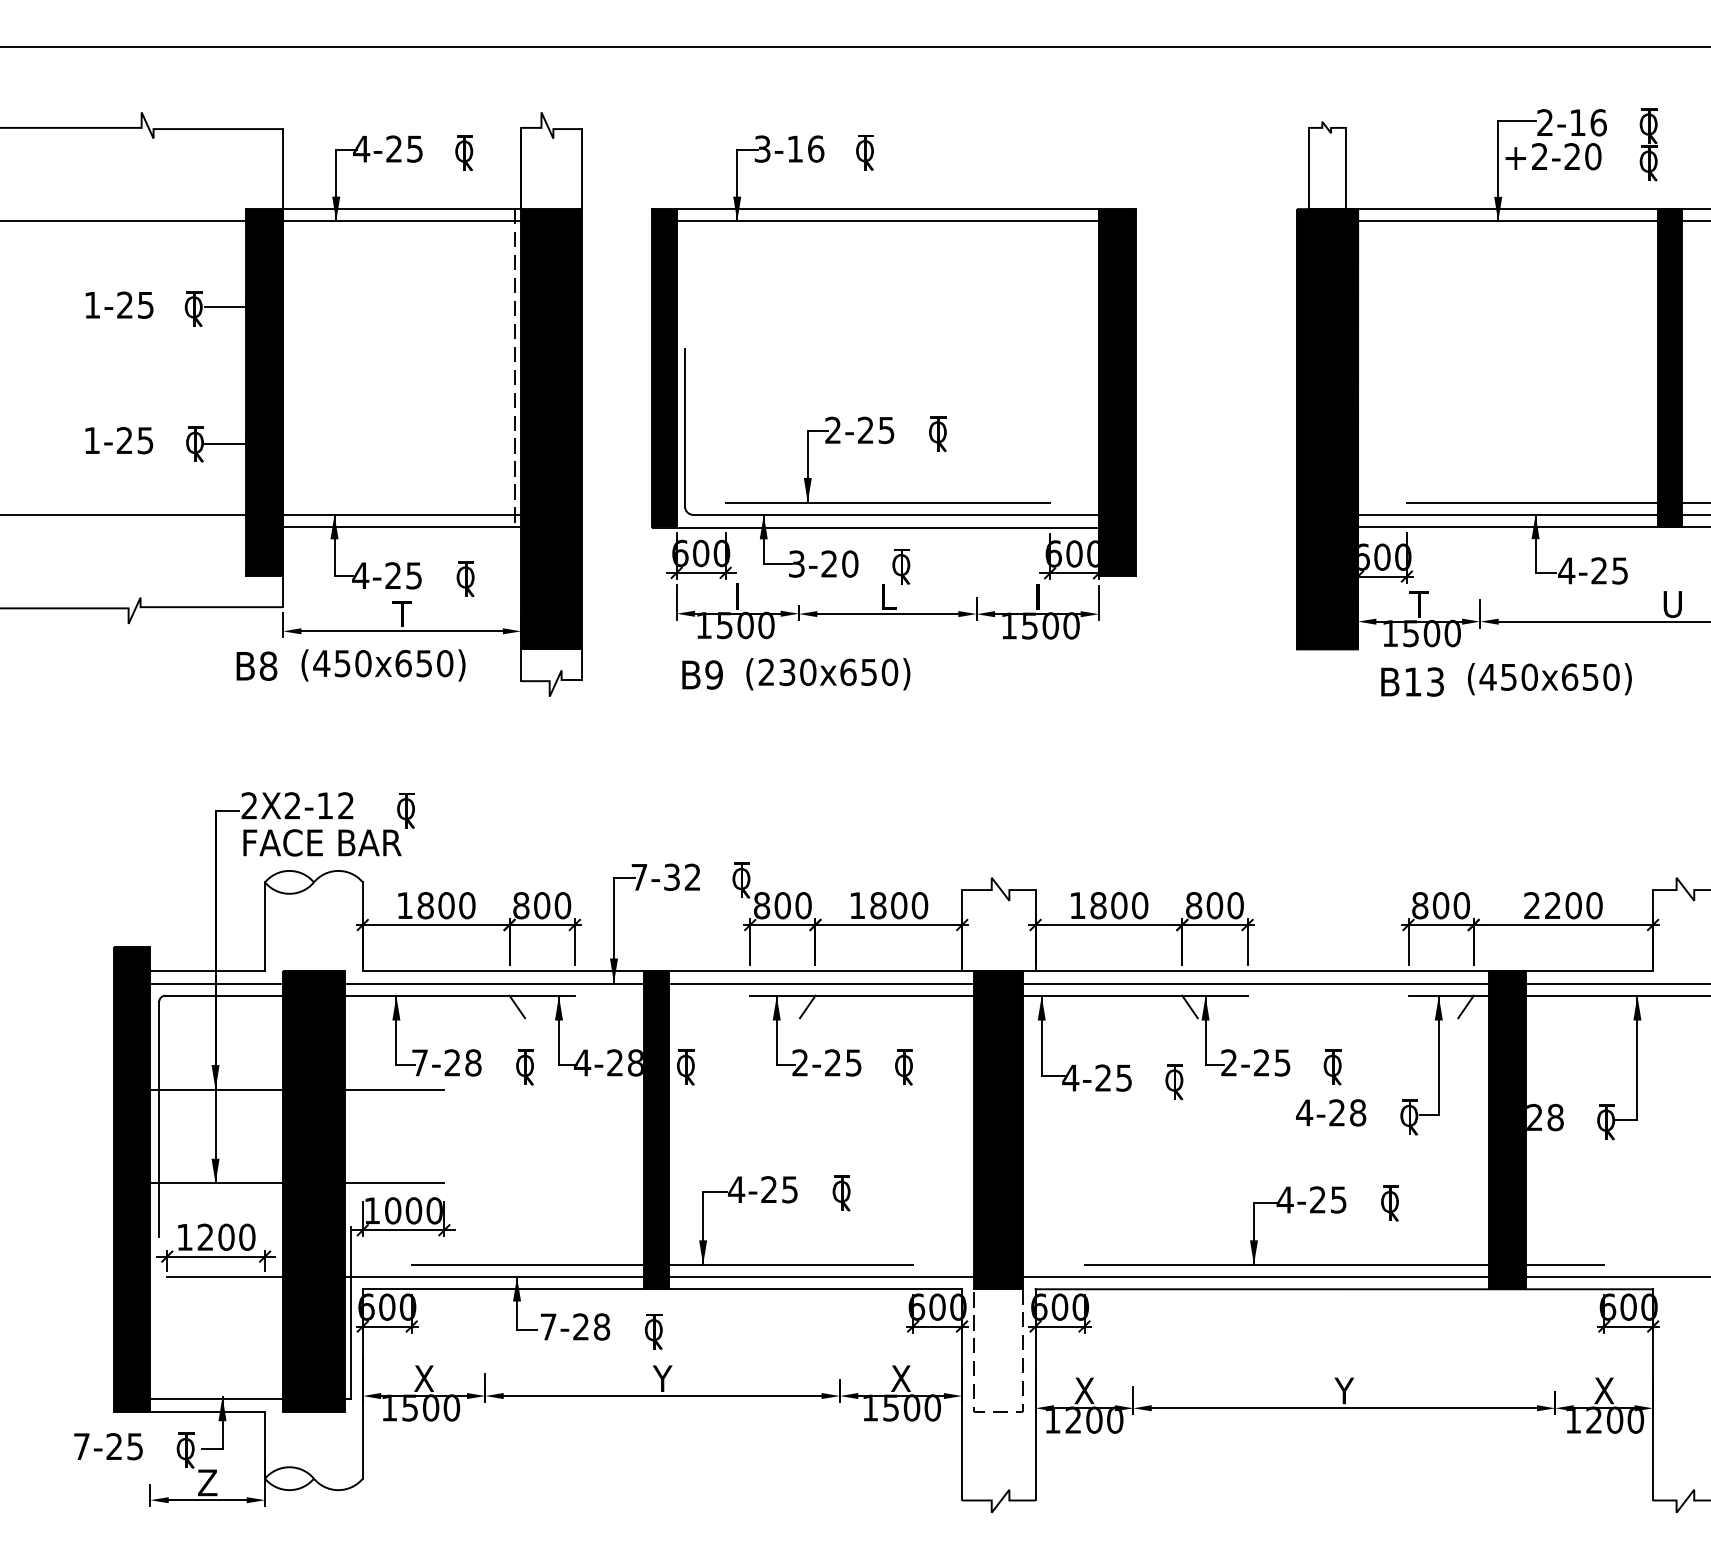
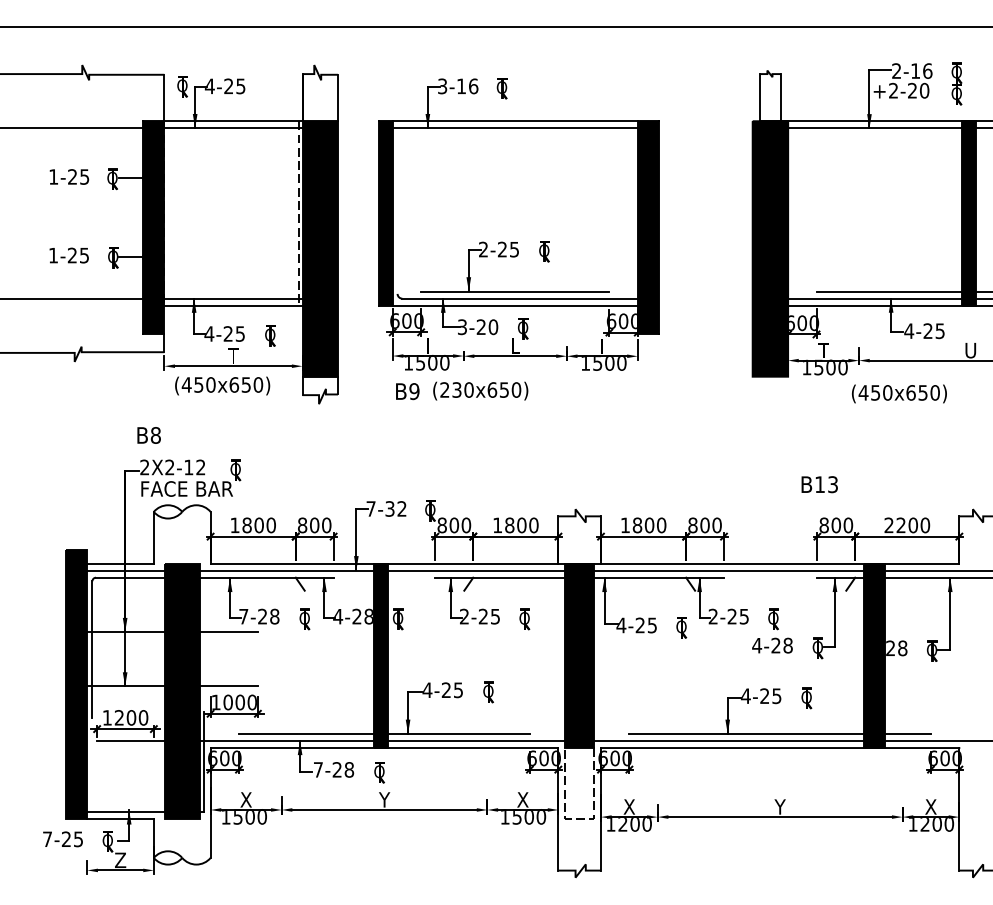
part: (464, 152) -> (182, 86), moved
line: (684, 426) -> (397, 247), removed
text: (255, 666) -> (148, 435), moved
text: (1412, 681) -> (819, 484), moved

